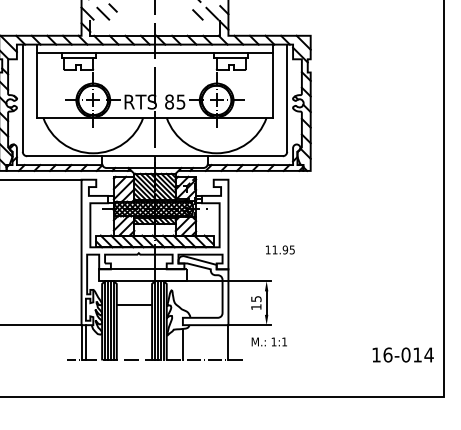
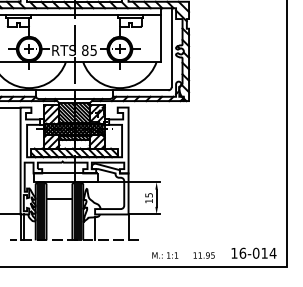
text: (280, 249) -> (204, 255), moved
text: (268, 341) -> (164, 255), moved
text: (402, 354) -> (253, 252), moved

